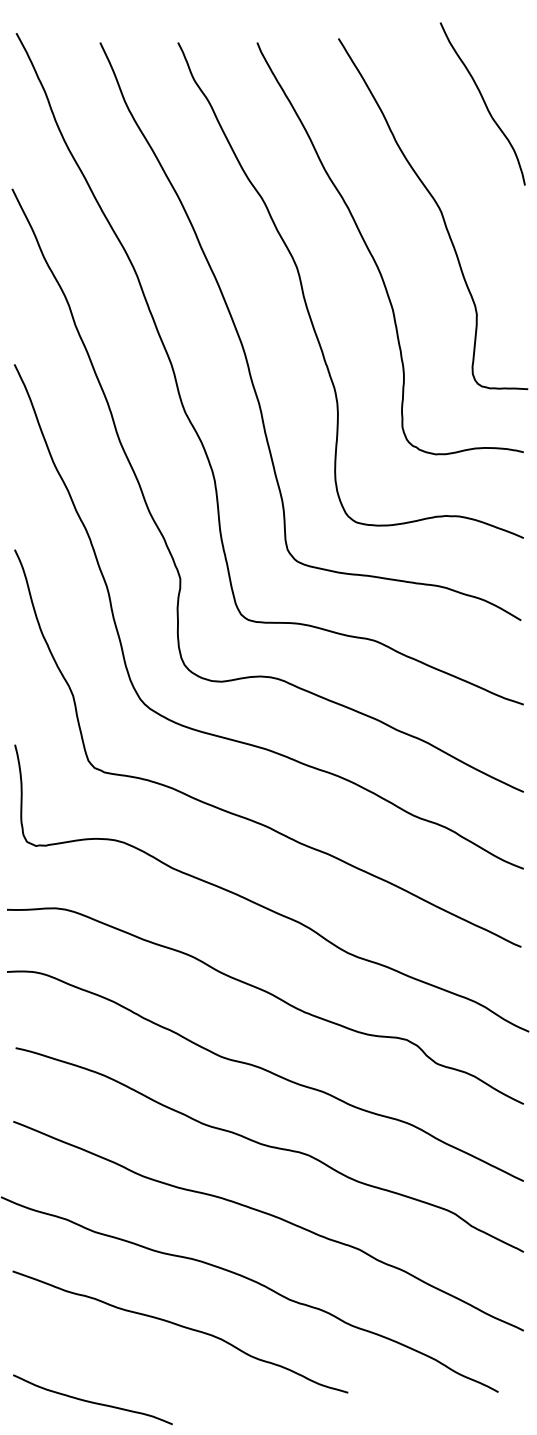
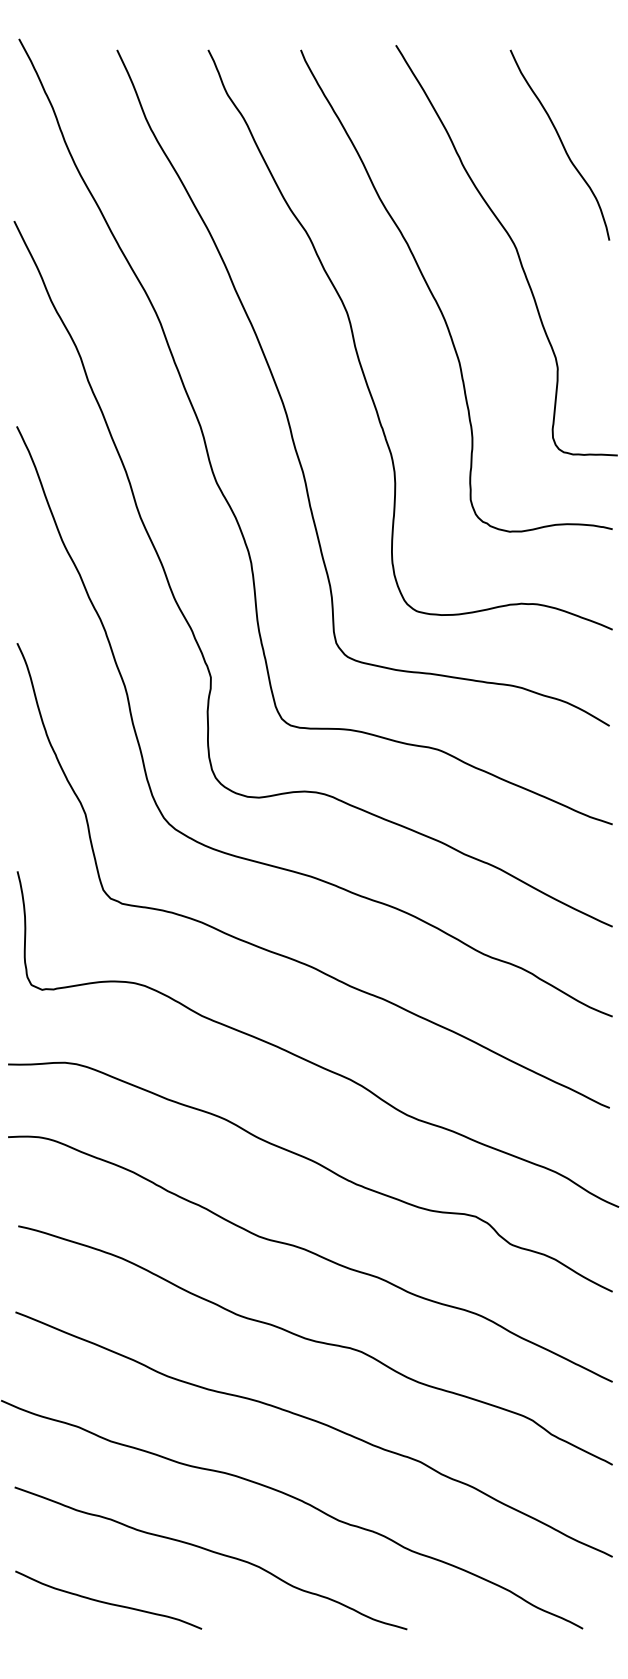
curve: (483, 102) -> (560, 143), moved
curve: (92, 1401) -> (108, 1602), moved

